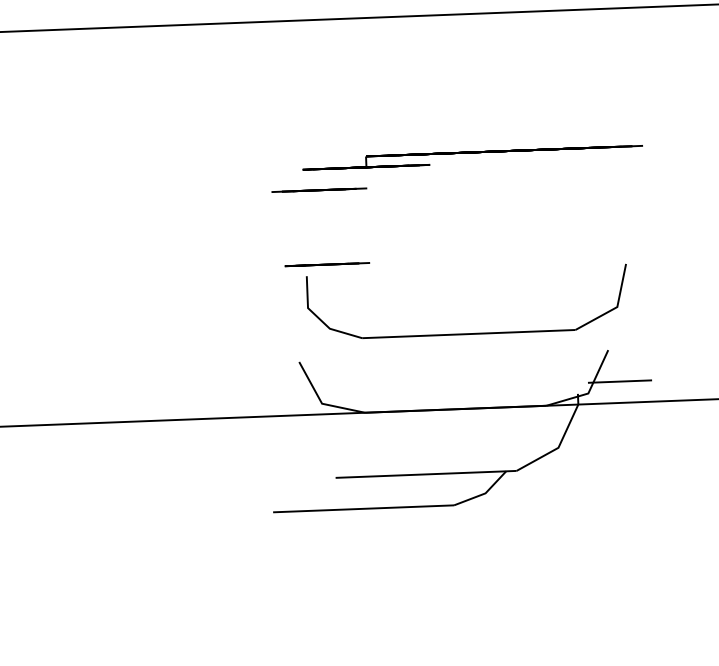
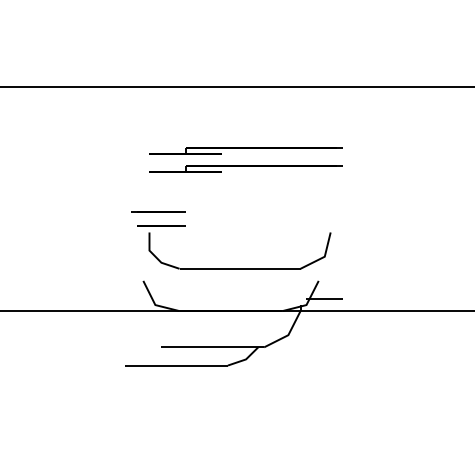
part: (470, 125) -> (245, 150), added
line: (319, 189) -> (158, 211), moved

